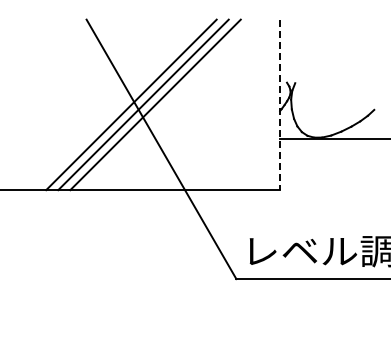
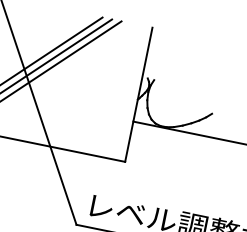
line: (280, 105) -> (139, 95), dashed -> solid

